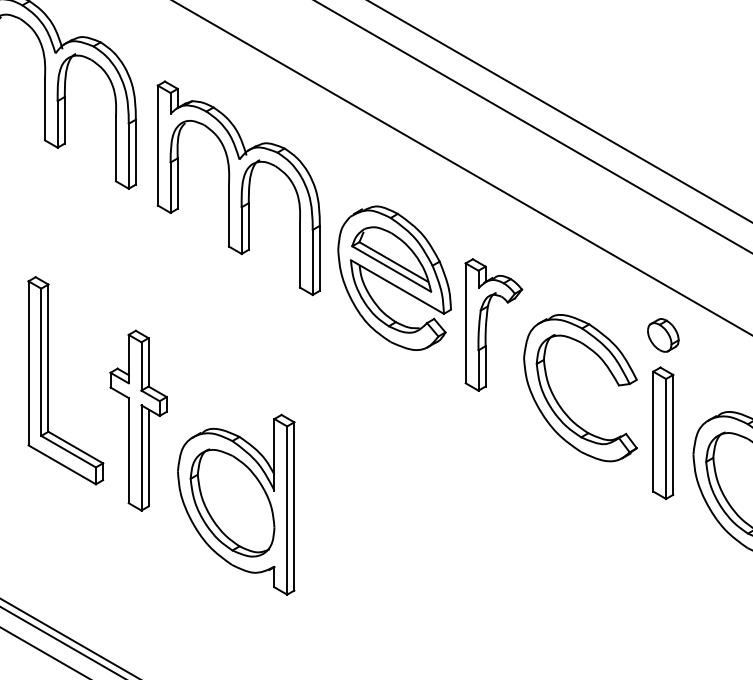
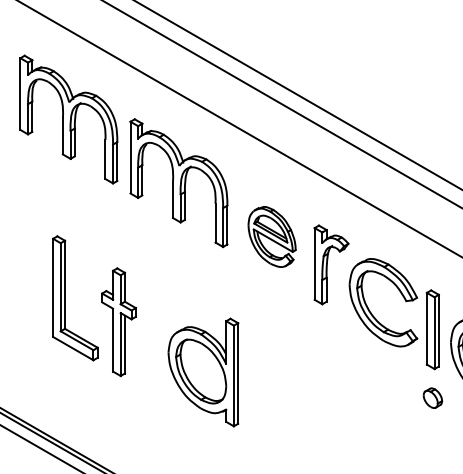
part: (393, 277) -> (271, 236), size x0.7
part: (662, 334) -> (432, 397), moved
part: (236, 504) -> (203, 372), moved

